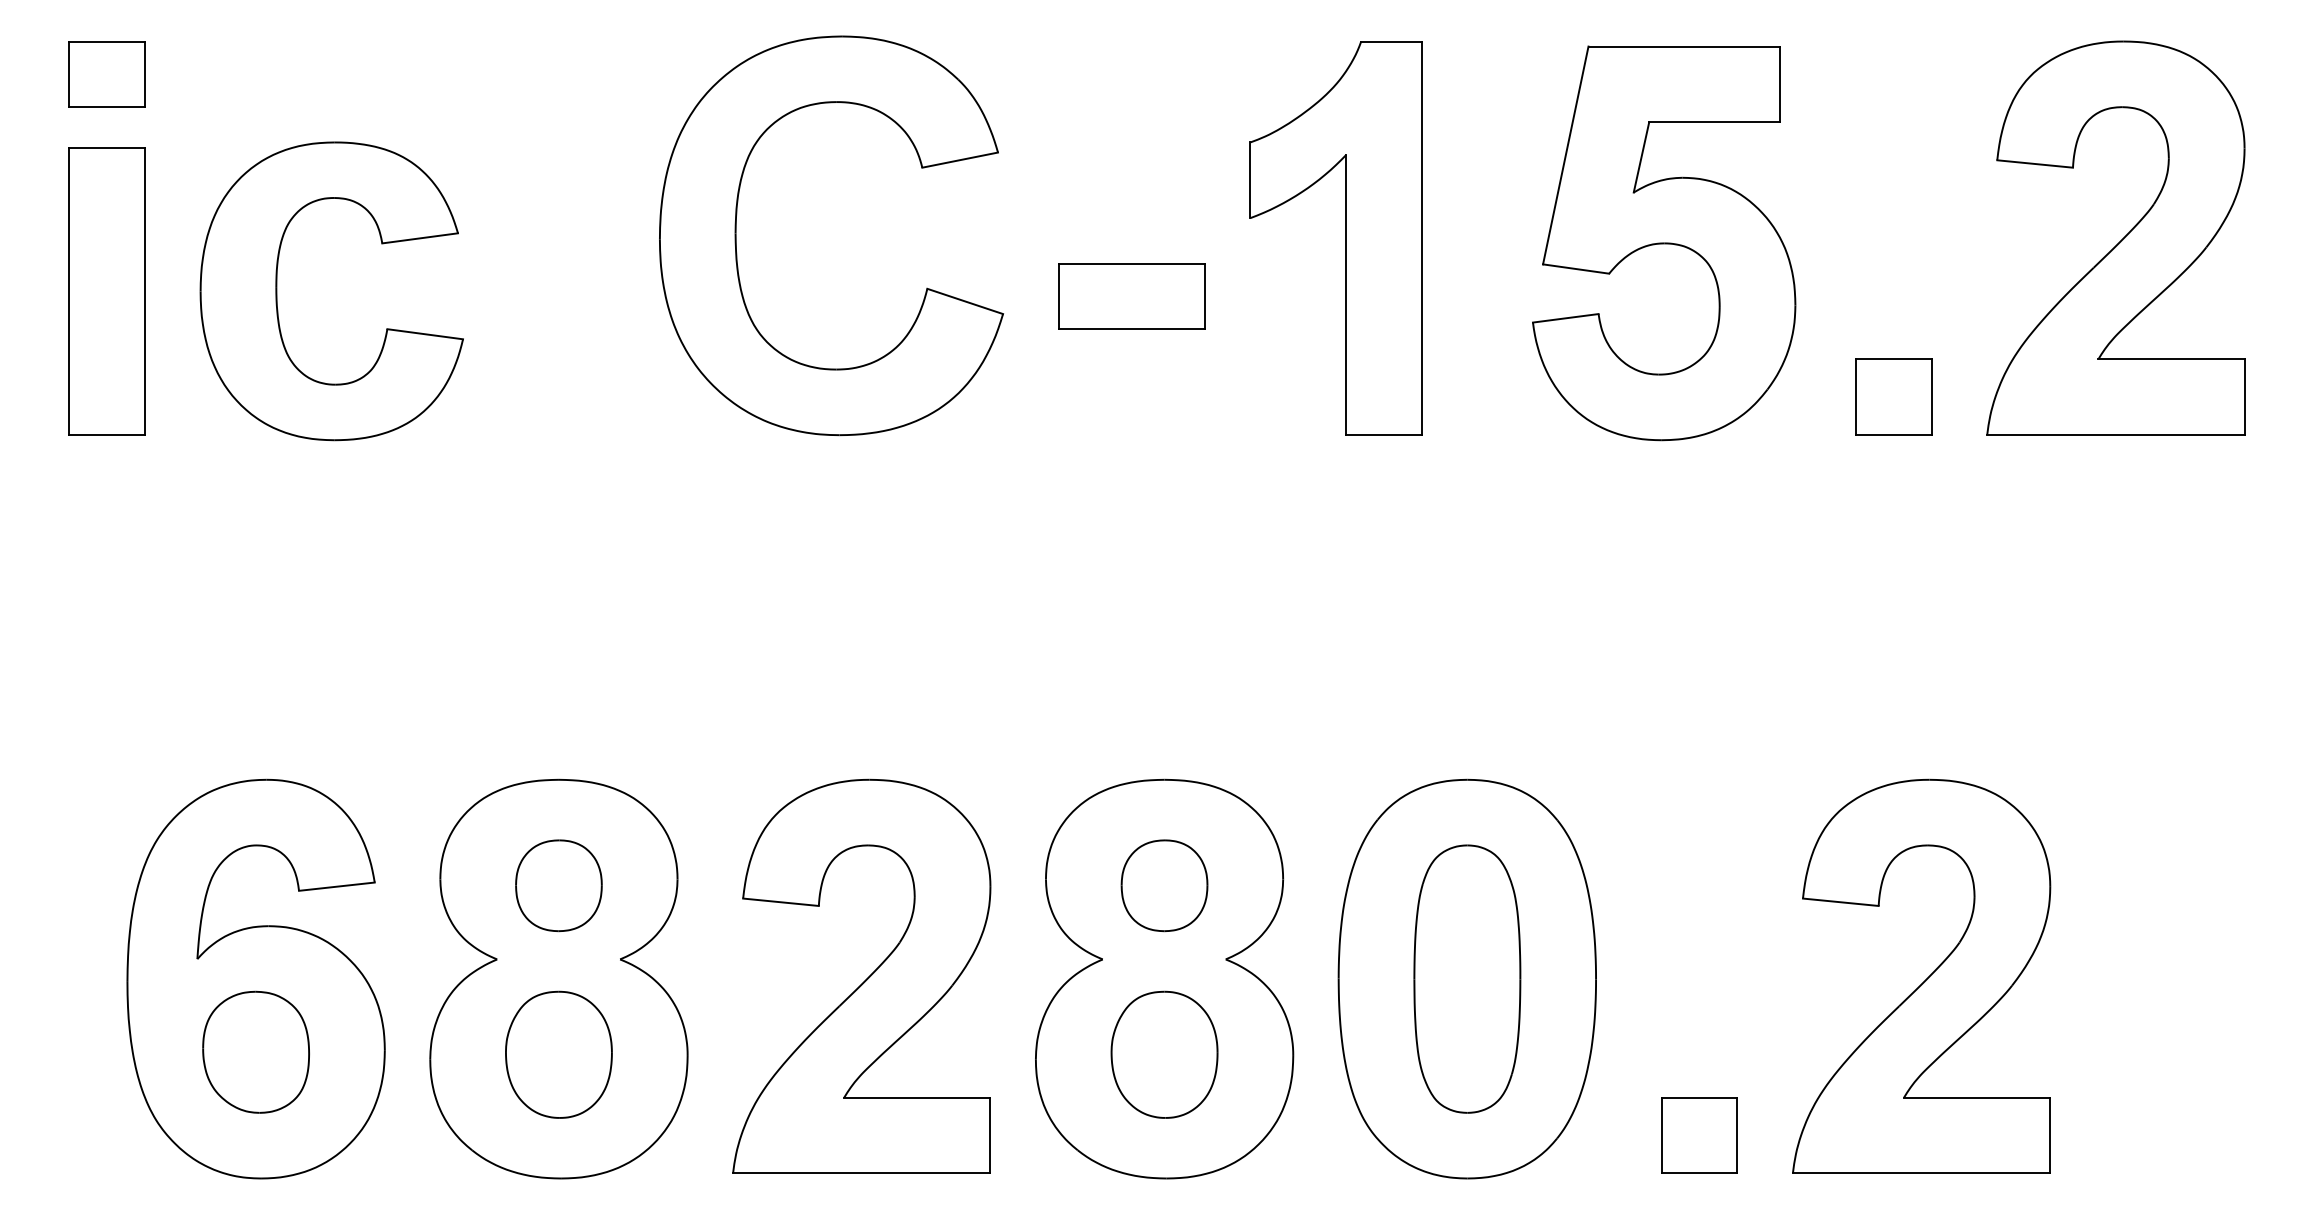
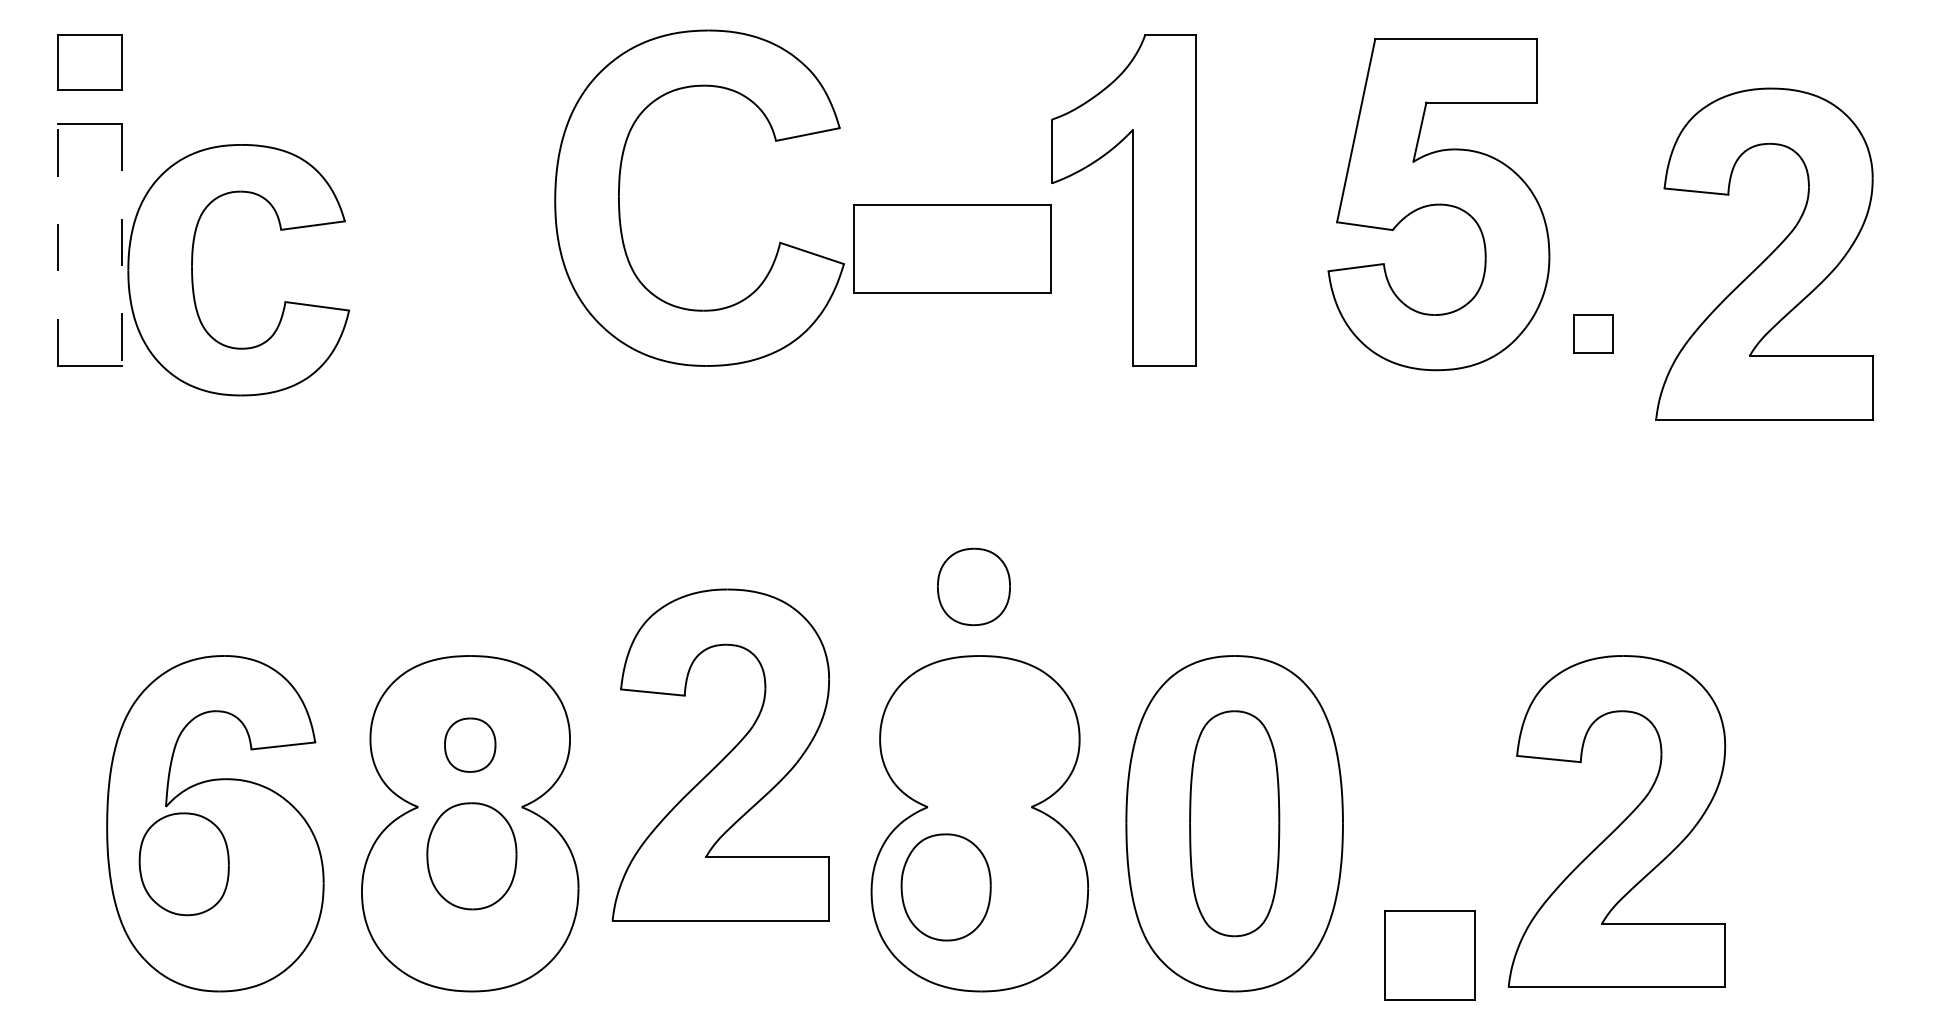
part: (2115, 237) -> (1764, 253), moved
part: (1664, 243) -> (1439, 204), moved
line: (69, 291) -> (58, 245), solid -> dashed
line: (145, 291) -> (122, 245), solid -> dashed
part: (277, 291) -> (193, 270), moved
part: (1131, 296) -> (952, 249), size x1.6
part: (1893, 396) -> (1593, 333), size x0.6
part: (558, 885) -> (469, 744), size x0.7
part: (1164, 885) -> (973, 586), moved
part: (861, 975) -> (720, 754), moved
part: (255, 1051) -> (183, 863), moved
part: (558, 1054) -> (471, 856), moved
part: (1164, 1054) -> (946, 887), moved
part: (1699, 1135) -> (1430, 955), size x1.4

